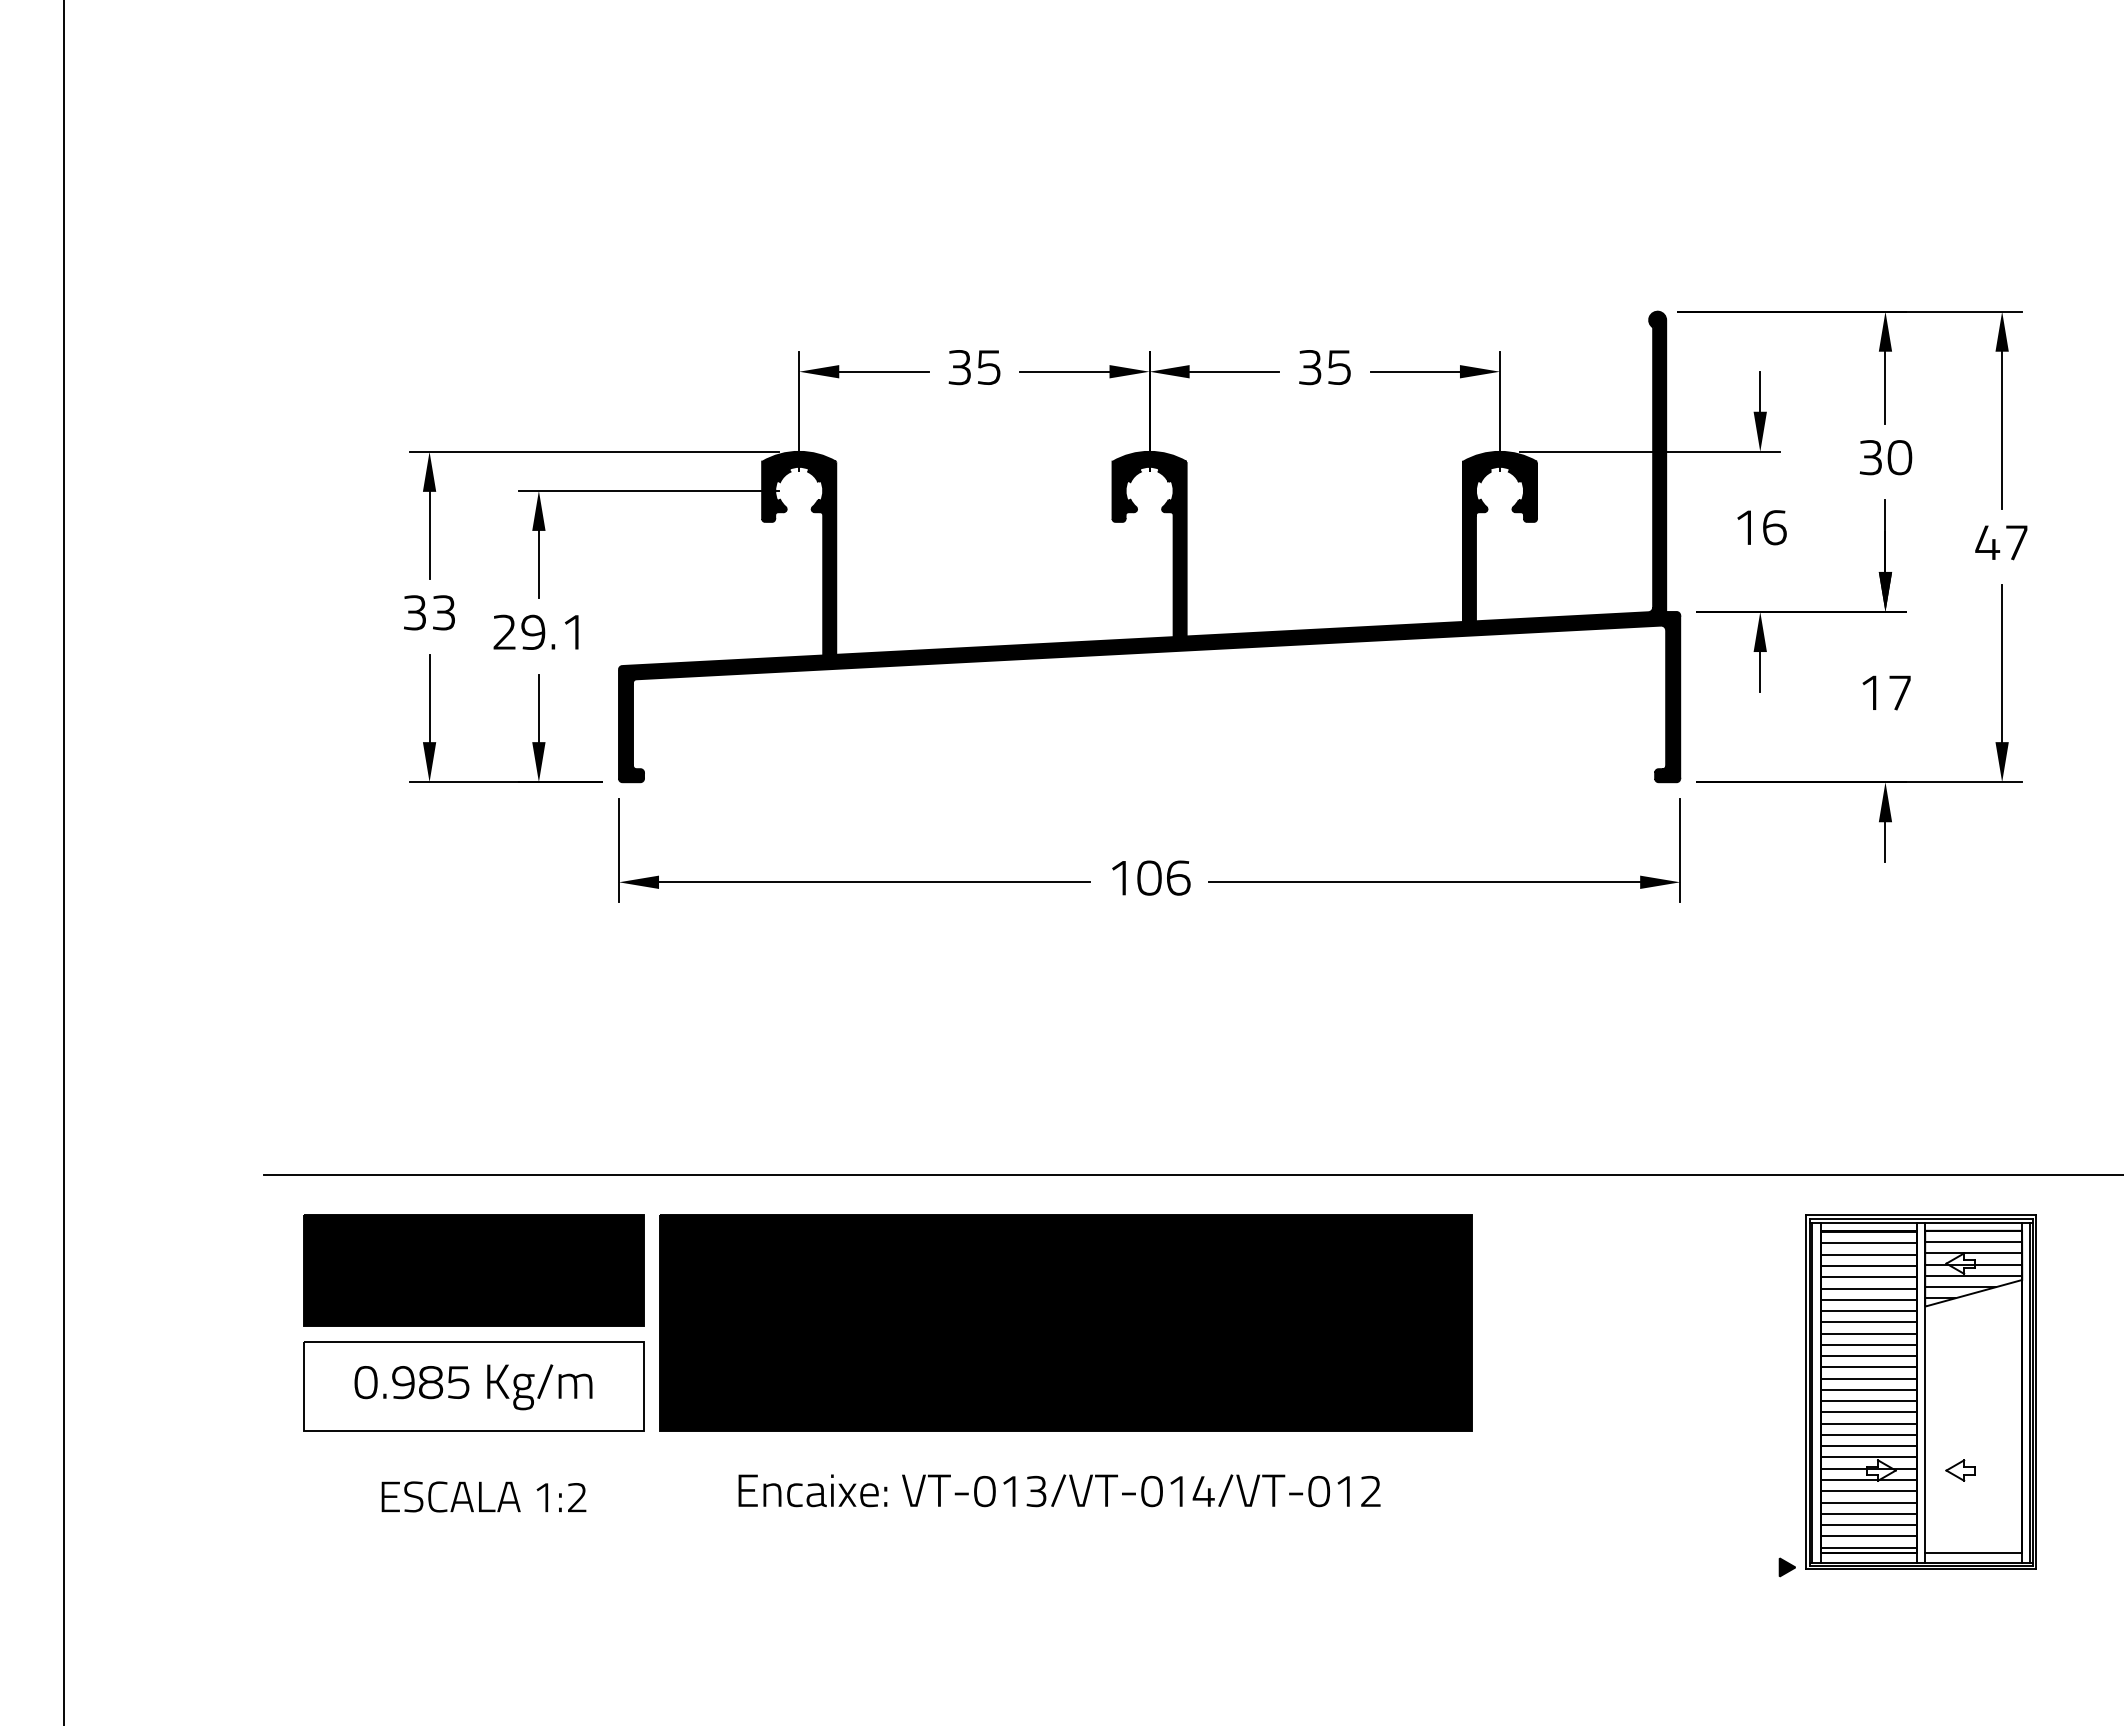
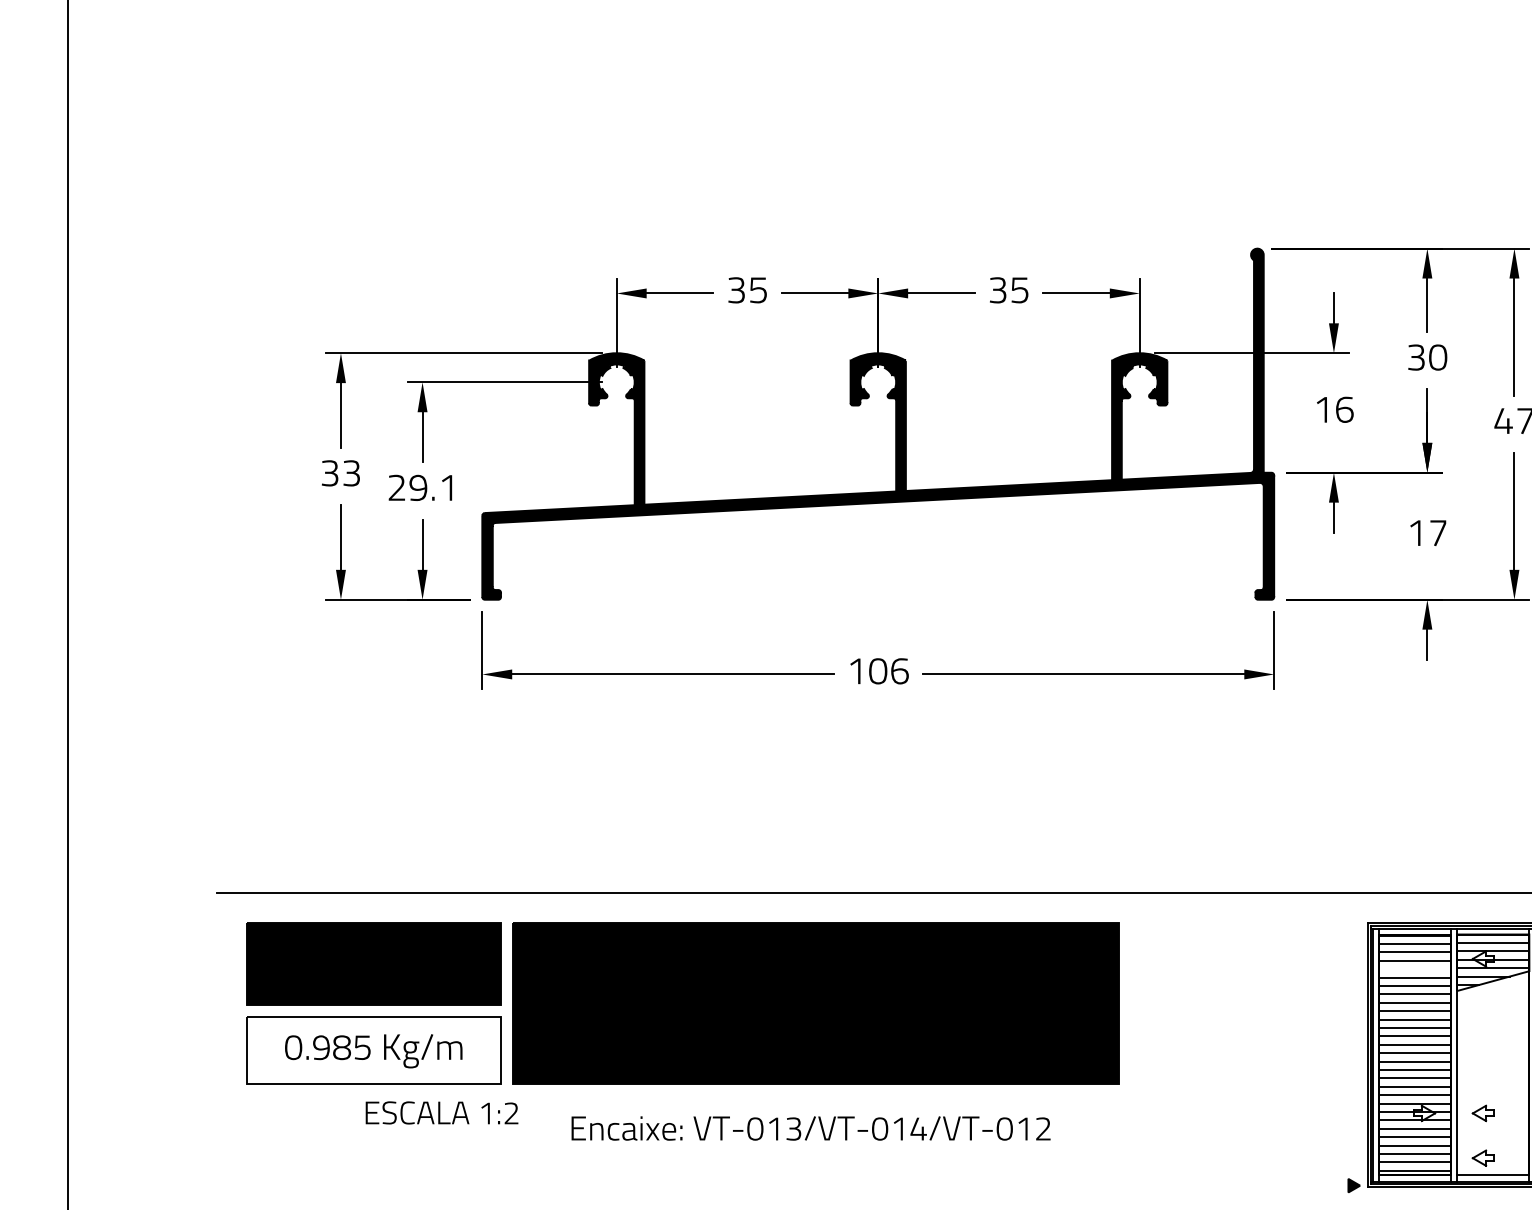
line: (1868, 1277) -> (1414, 969), removed
text: (483, 1496) -> (441, 1112), moved
part: (1960, 1530) -> (1483, 1158), added

